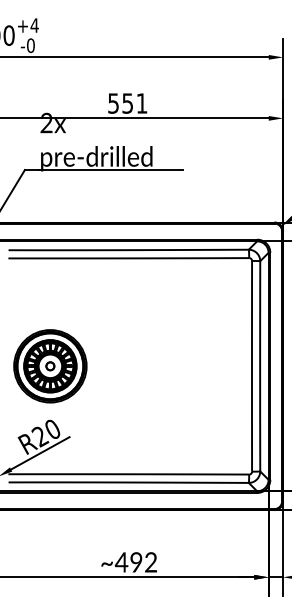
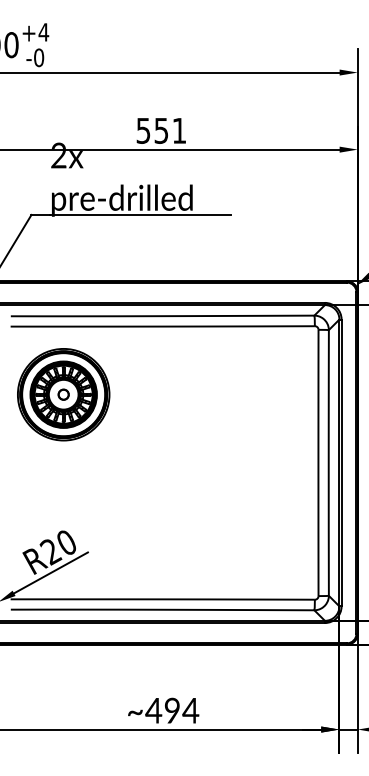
part: (50, 366) -> (63, 394), moved
text: (150, 562) -> (190, 710), ~492 -> ~494

